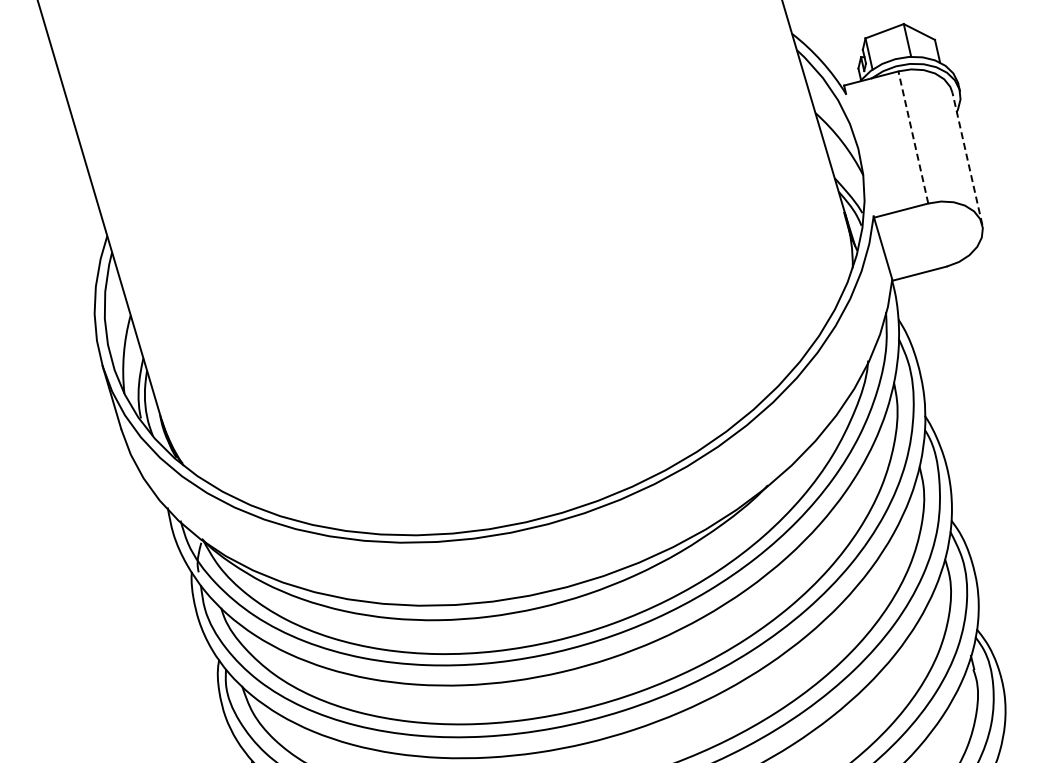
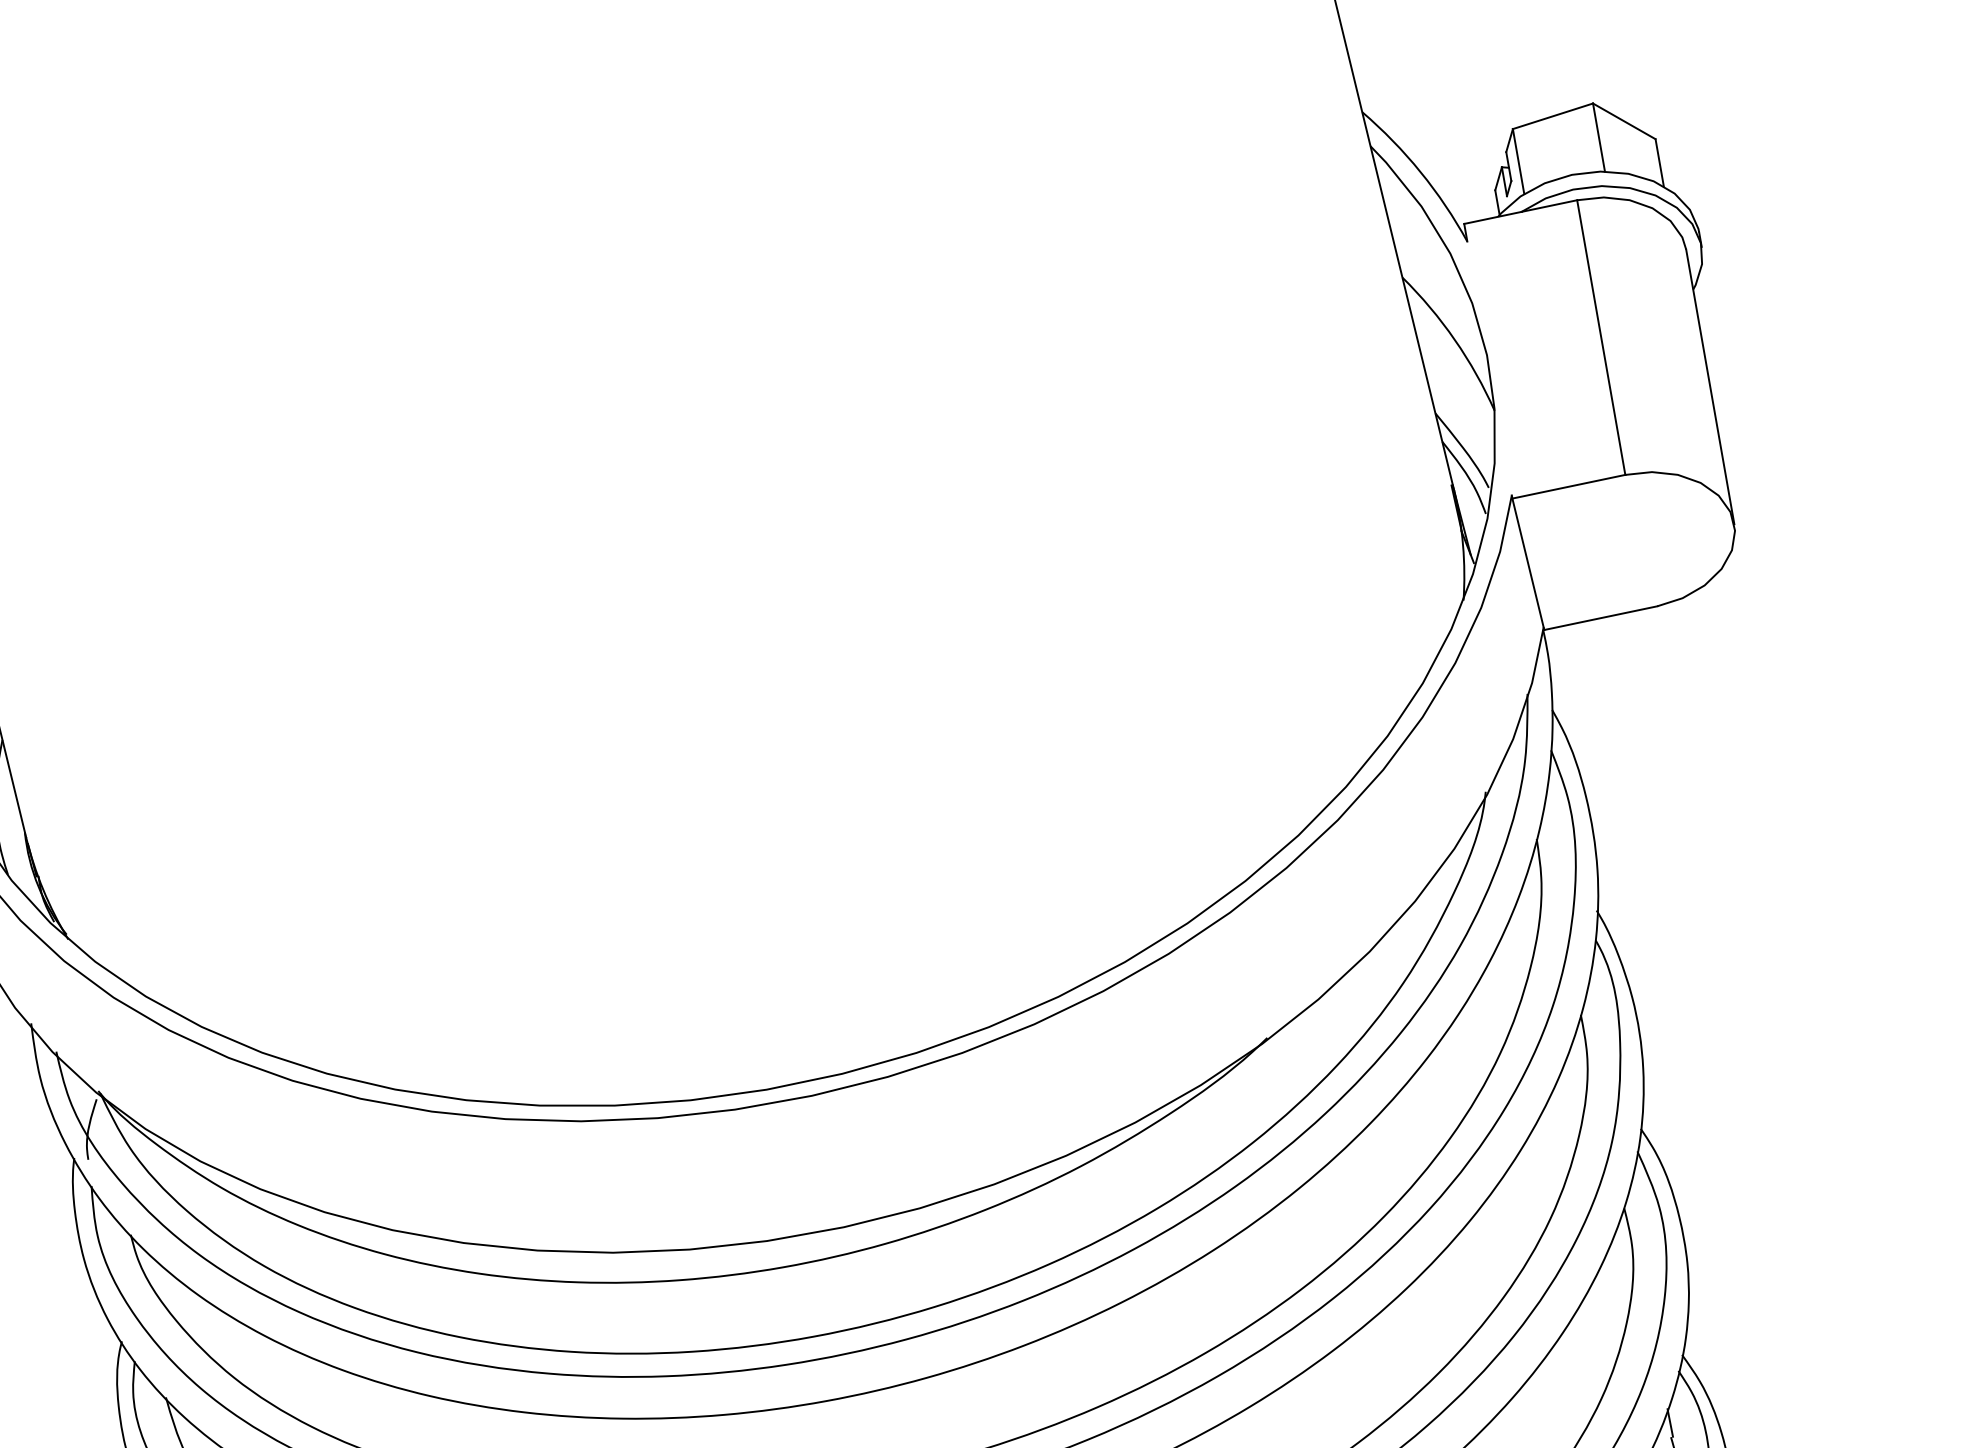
line: (913, 137) -> (1601, 337), dashed -> solid
line: (967, 158) -> (1710, 386), dashed -> solid

